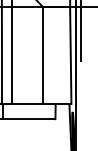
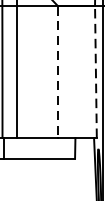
line: (42, 55) -> (57, 72), solid -> dashed
line: (70, 55) -> (95, 72), solid -> dashed

